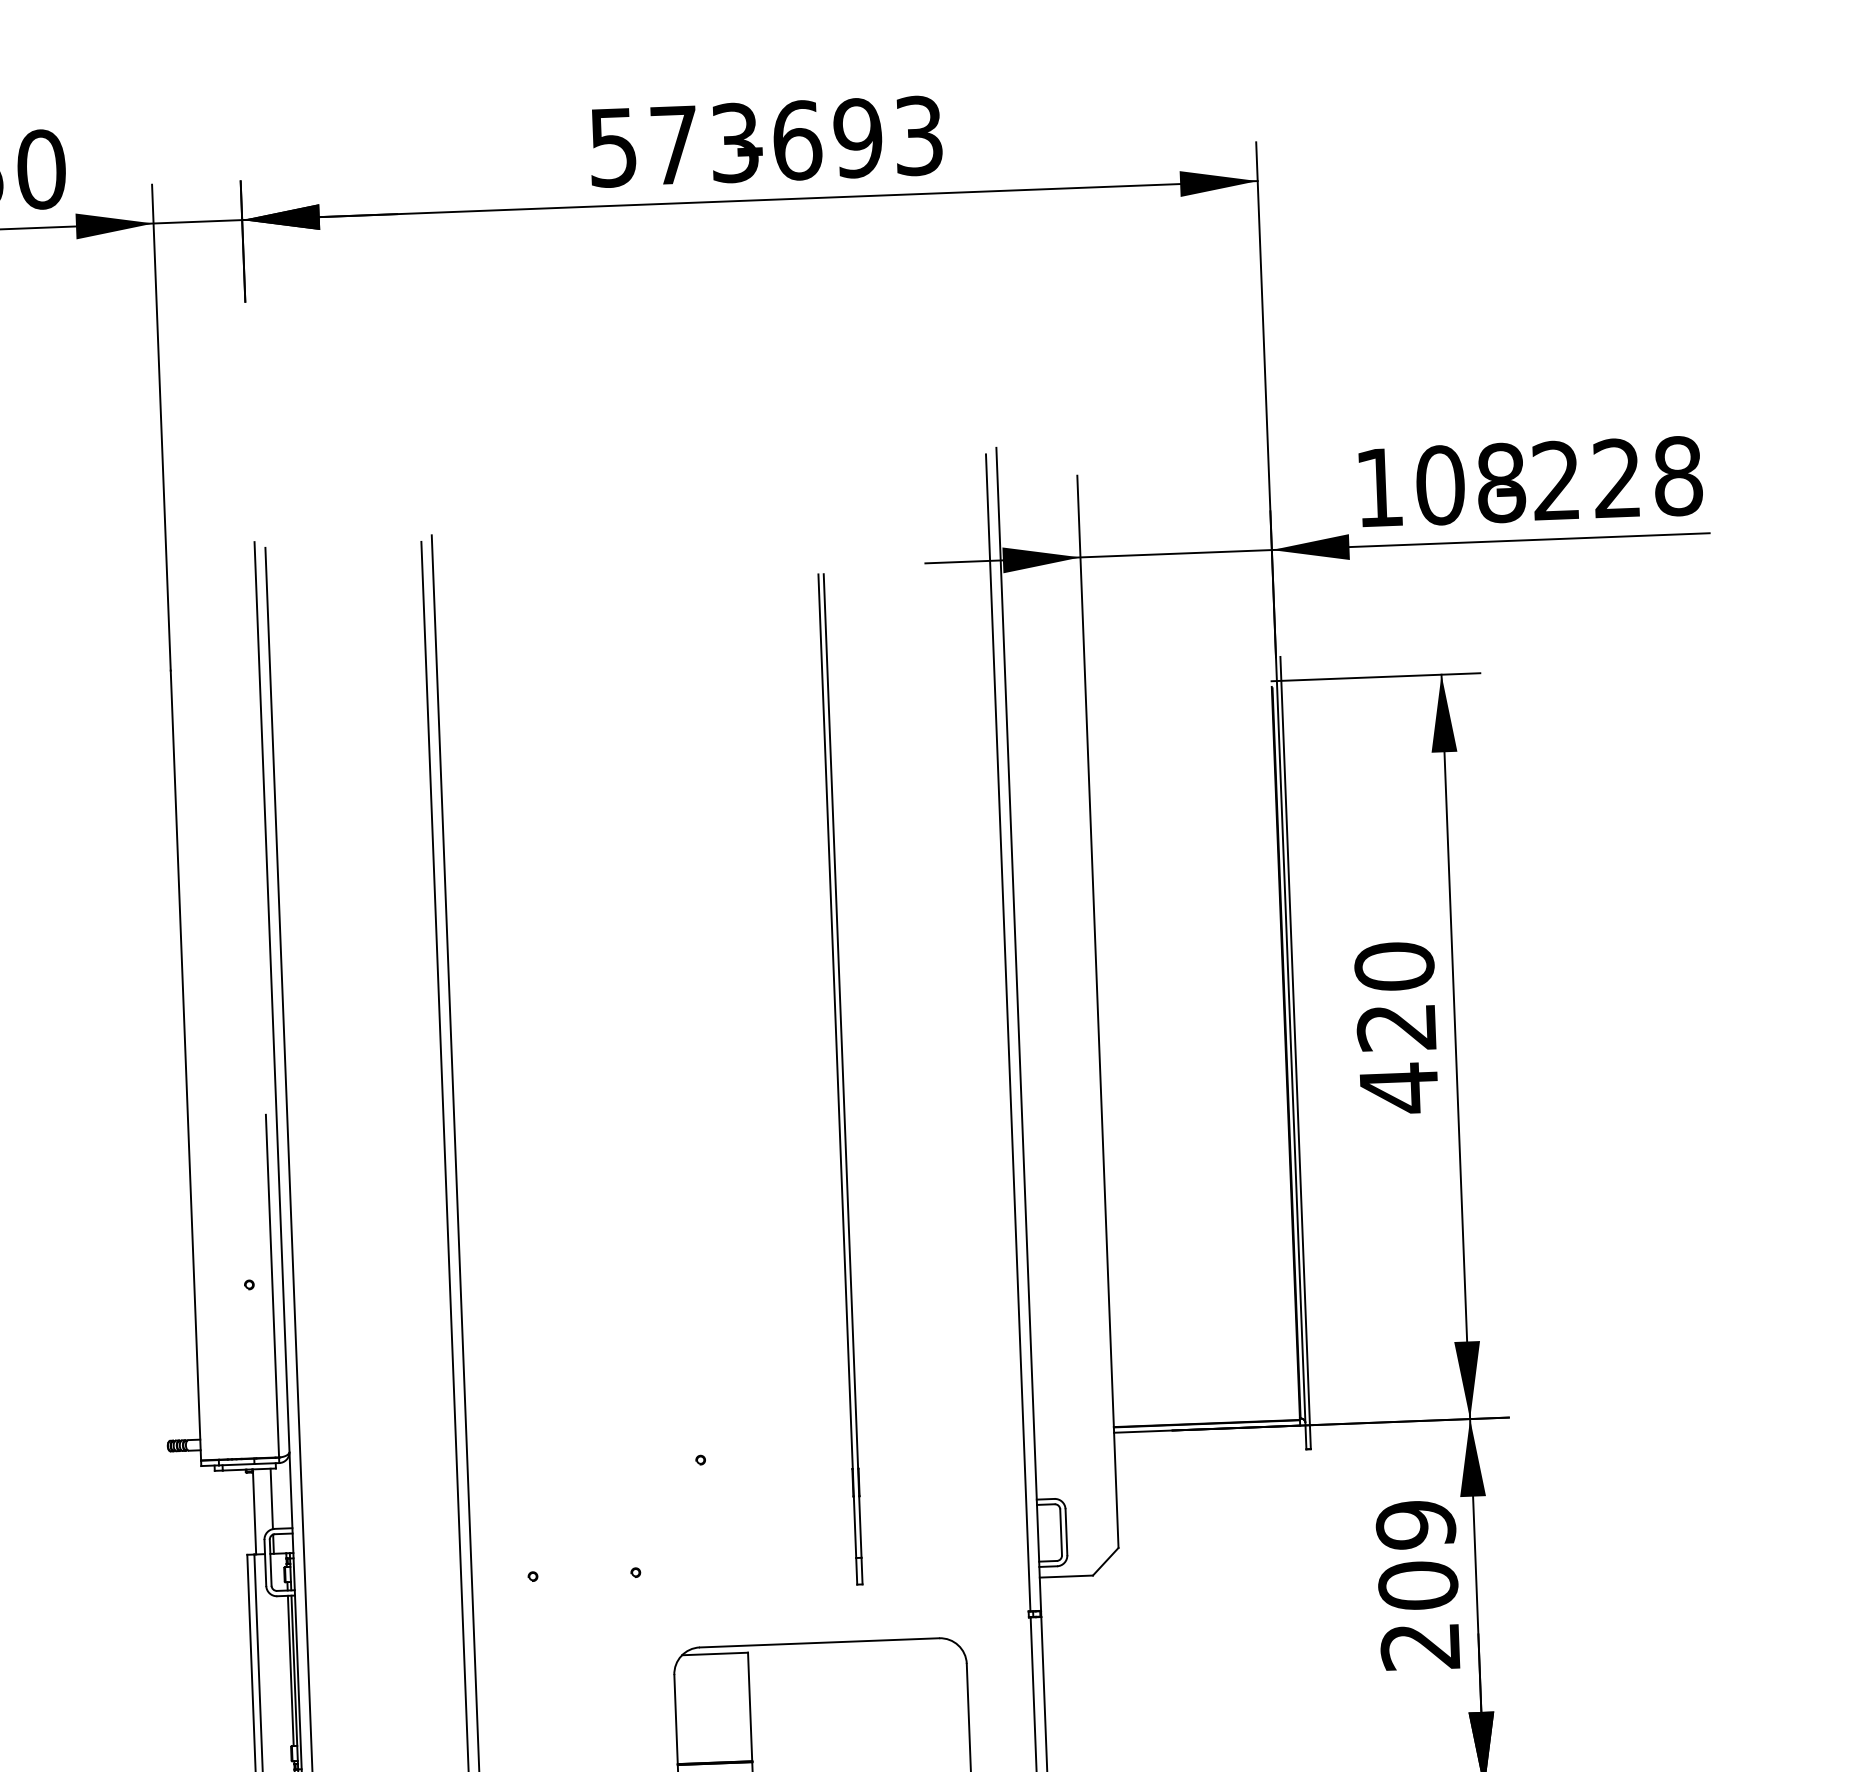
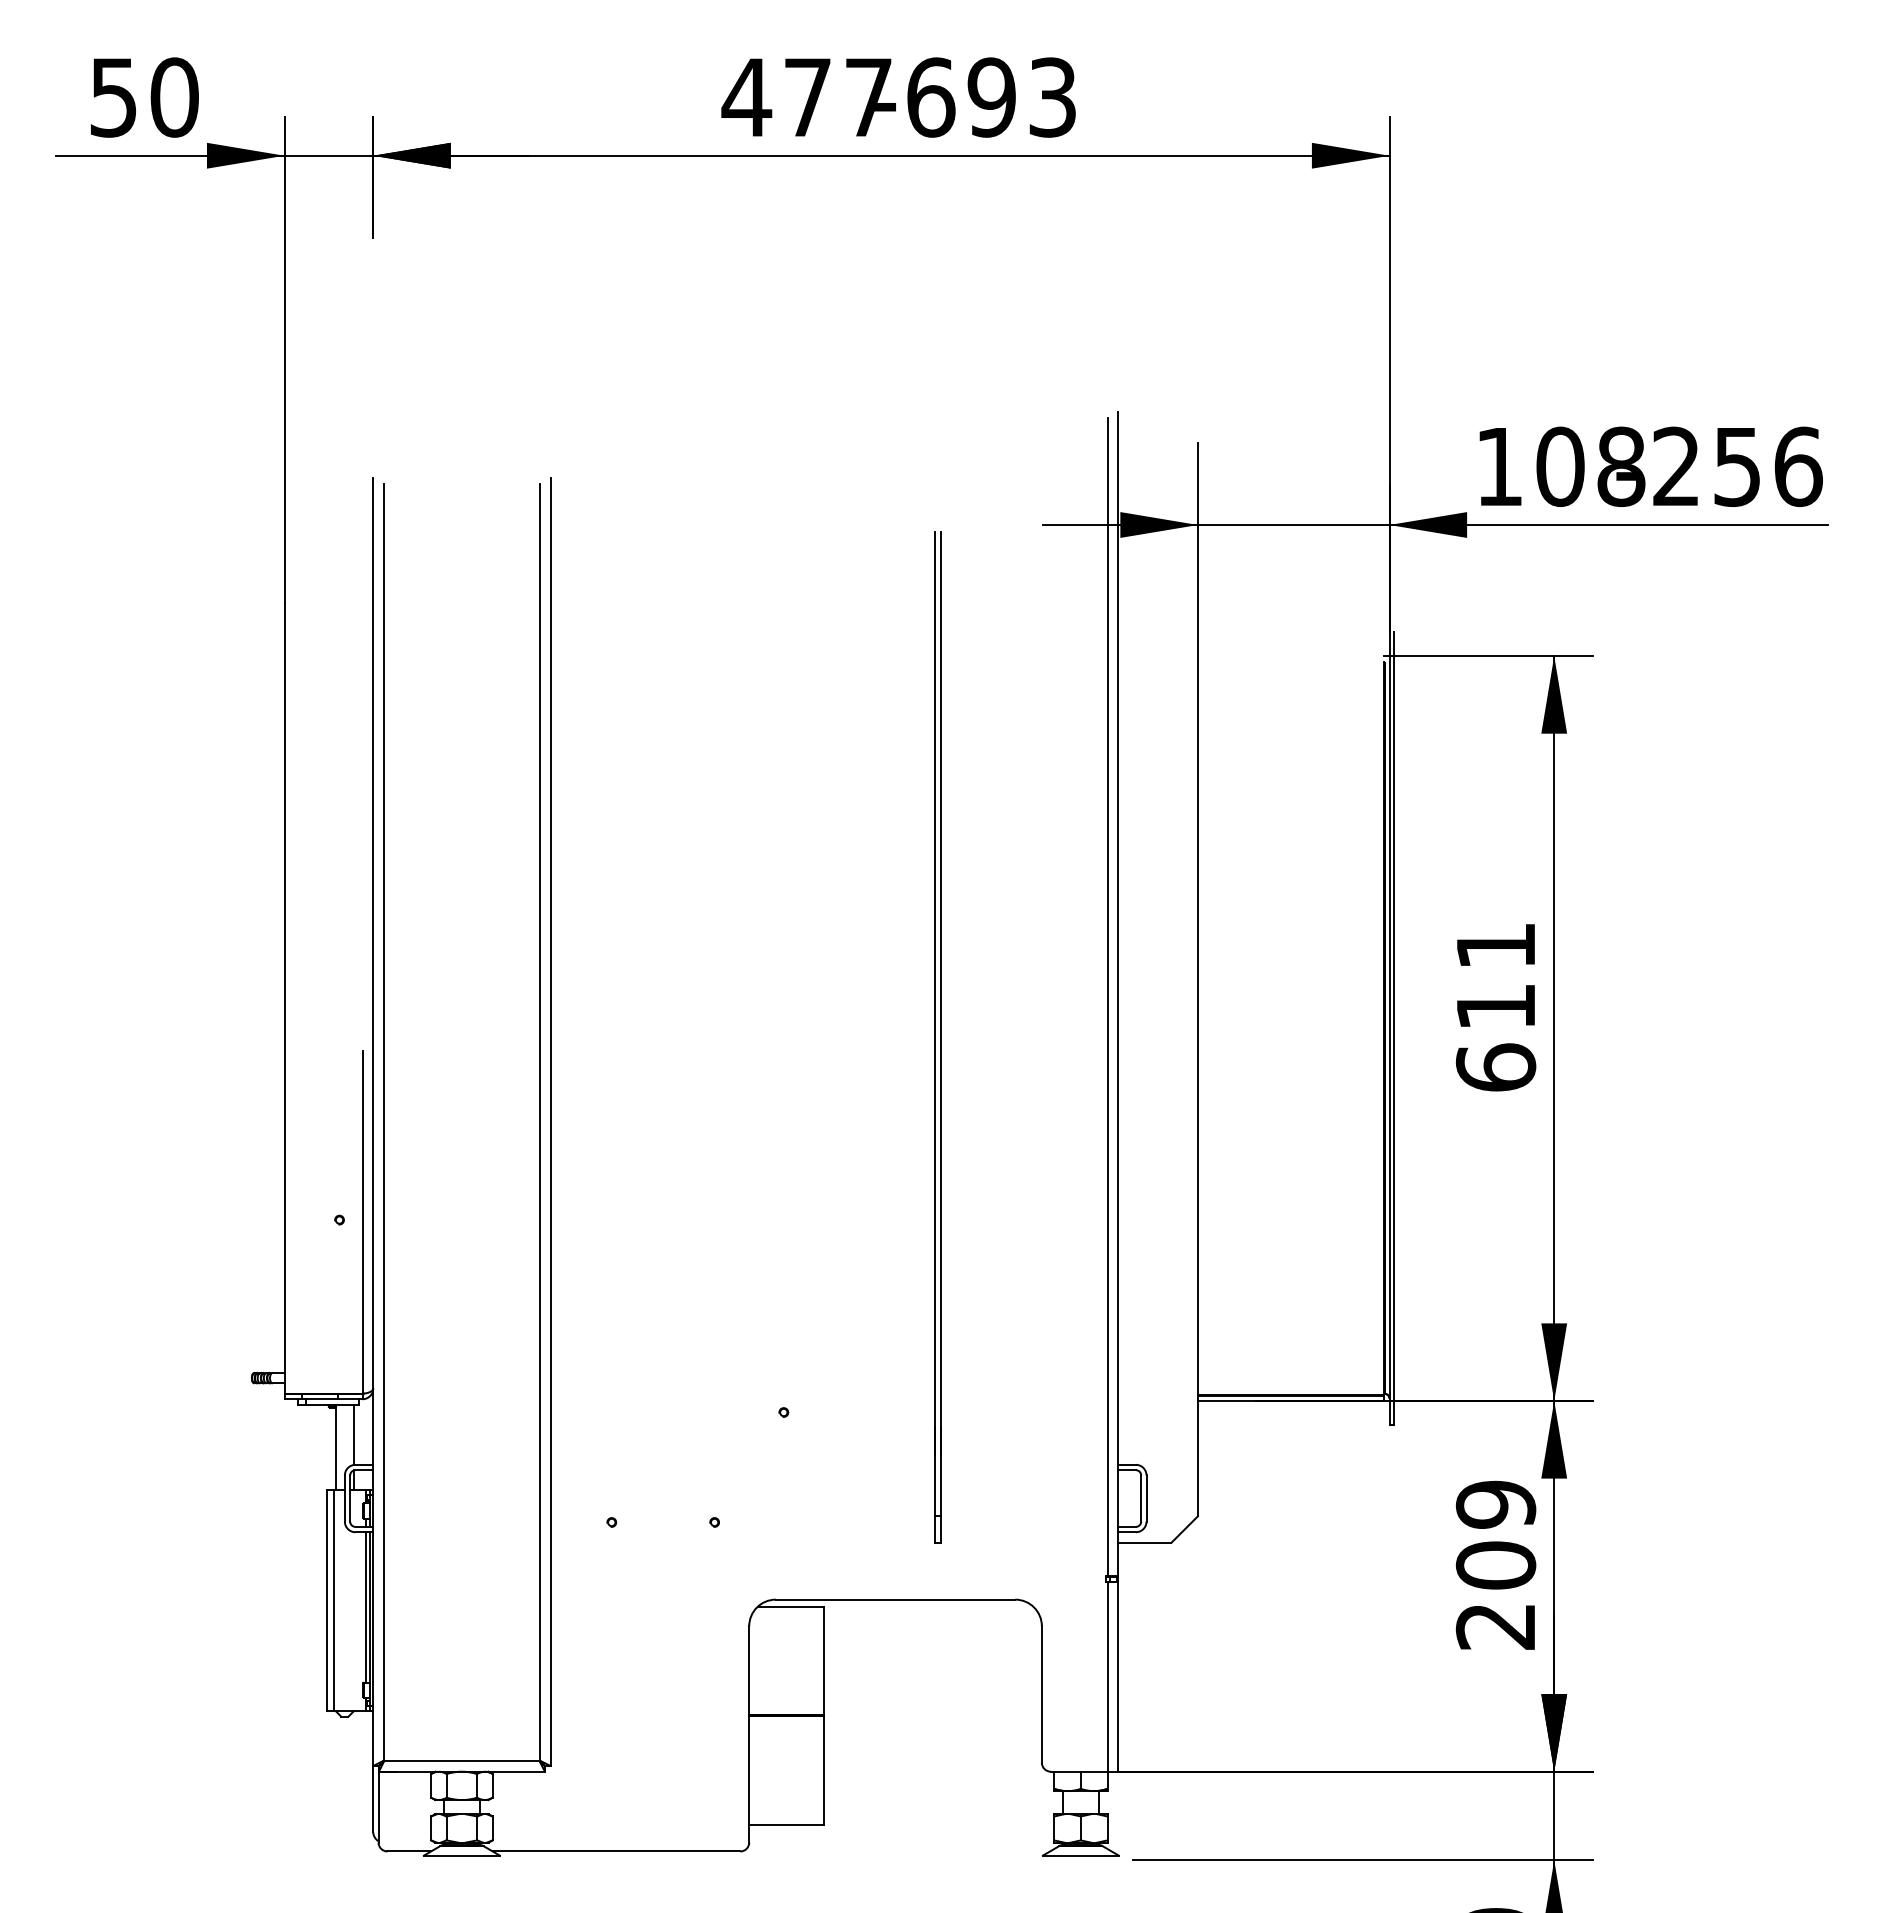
text: (672, 145) -> (806, 97), 573 -> 477
text: (1648, 477) -> (1768, 466), -228 -> -256
text: (1396, 1028) -> (1495, 1007), 420 -> 611

